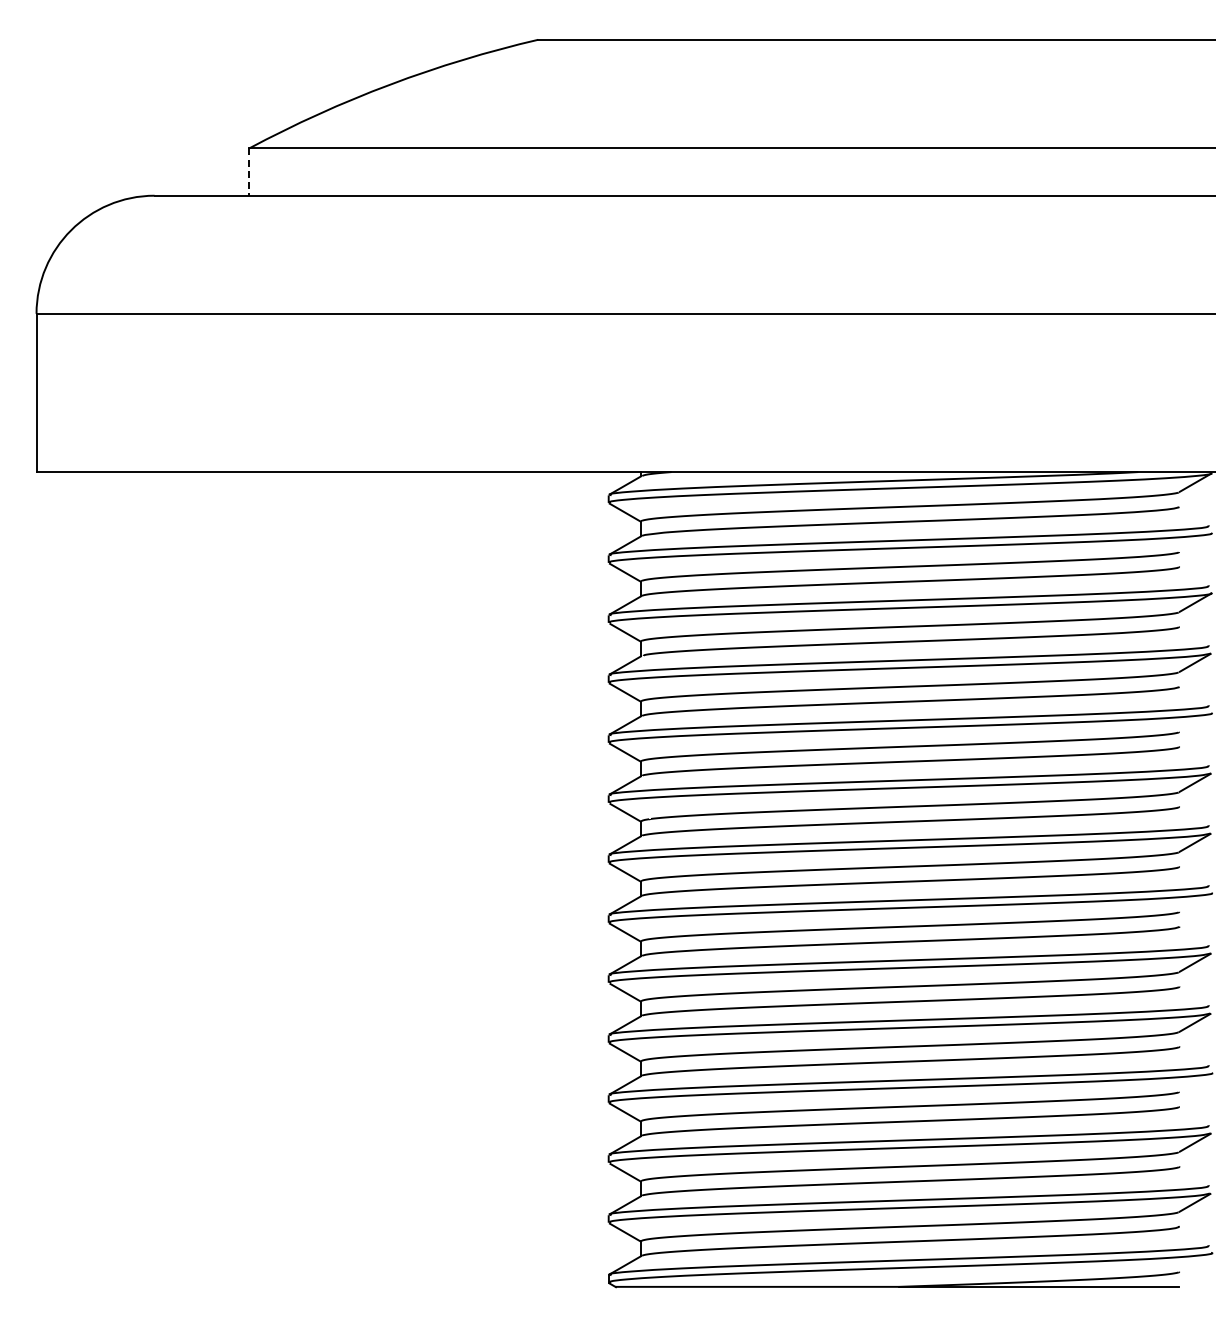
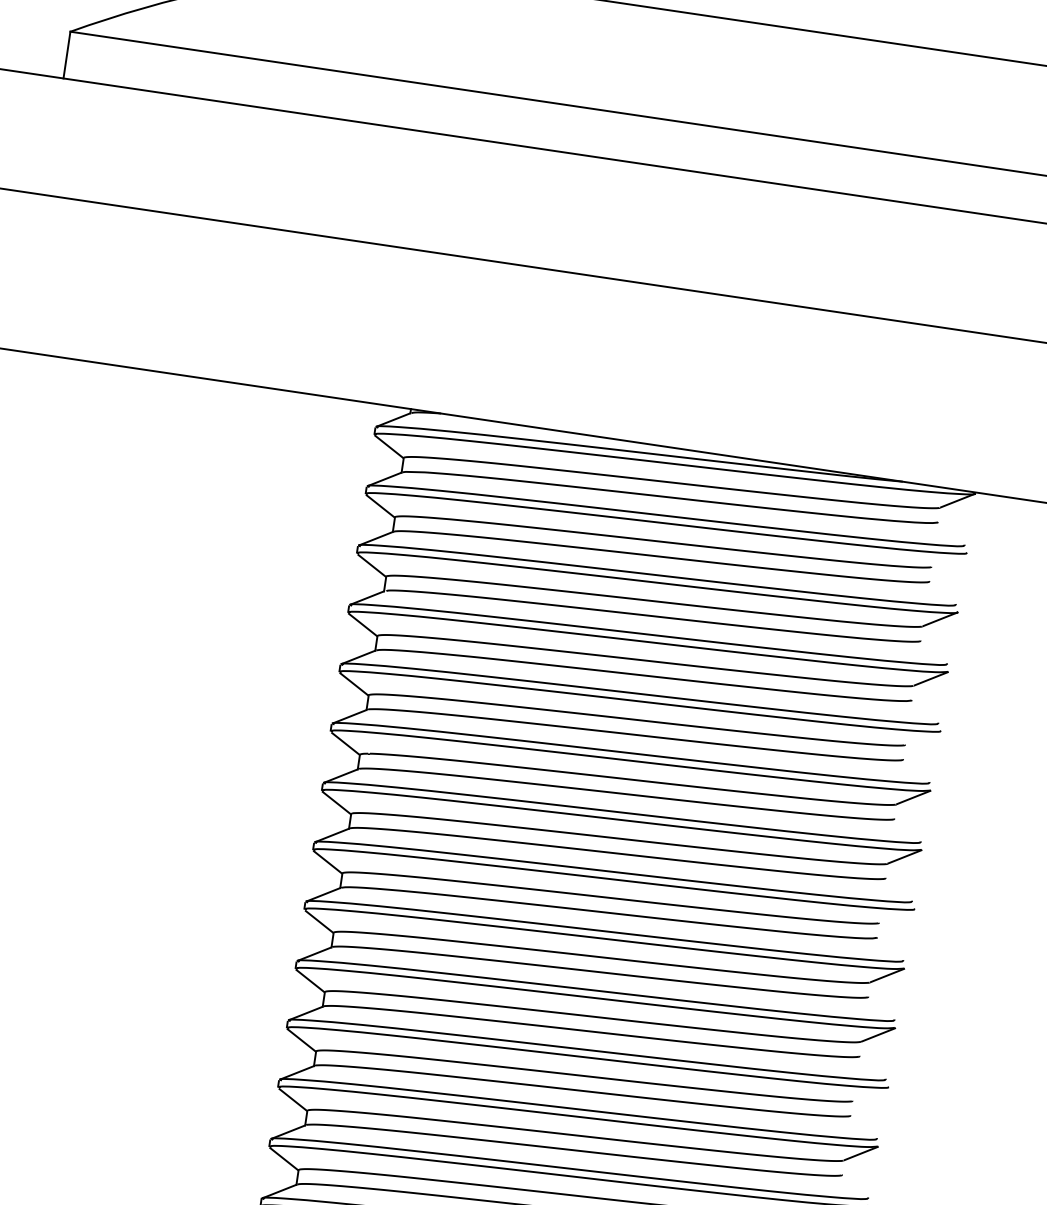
line: (249, 172) -> (67, 55), dashed -> solid

